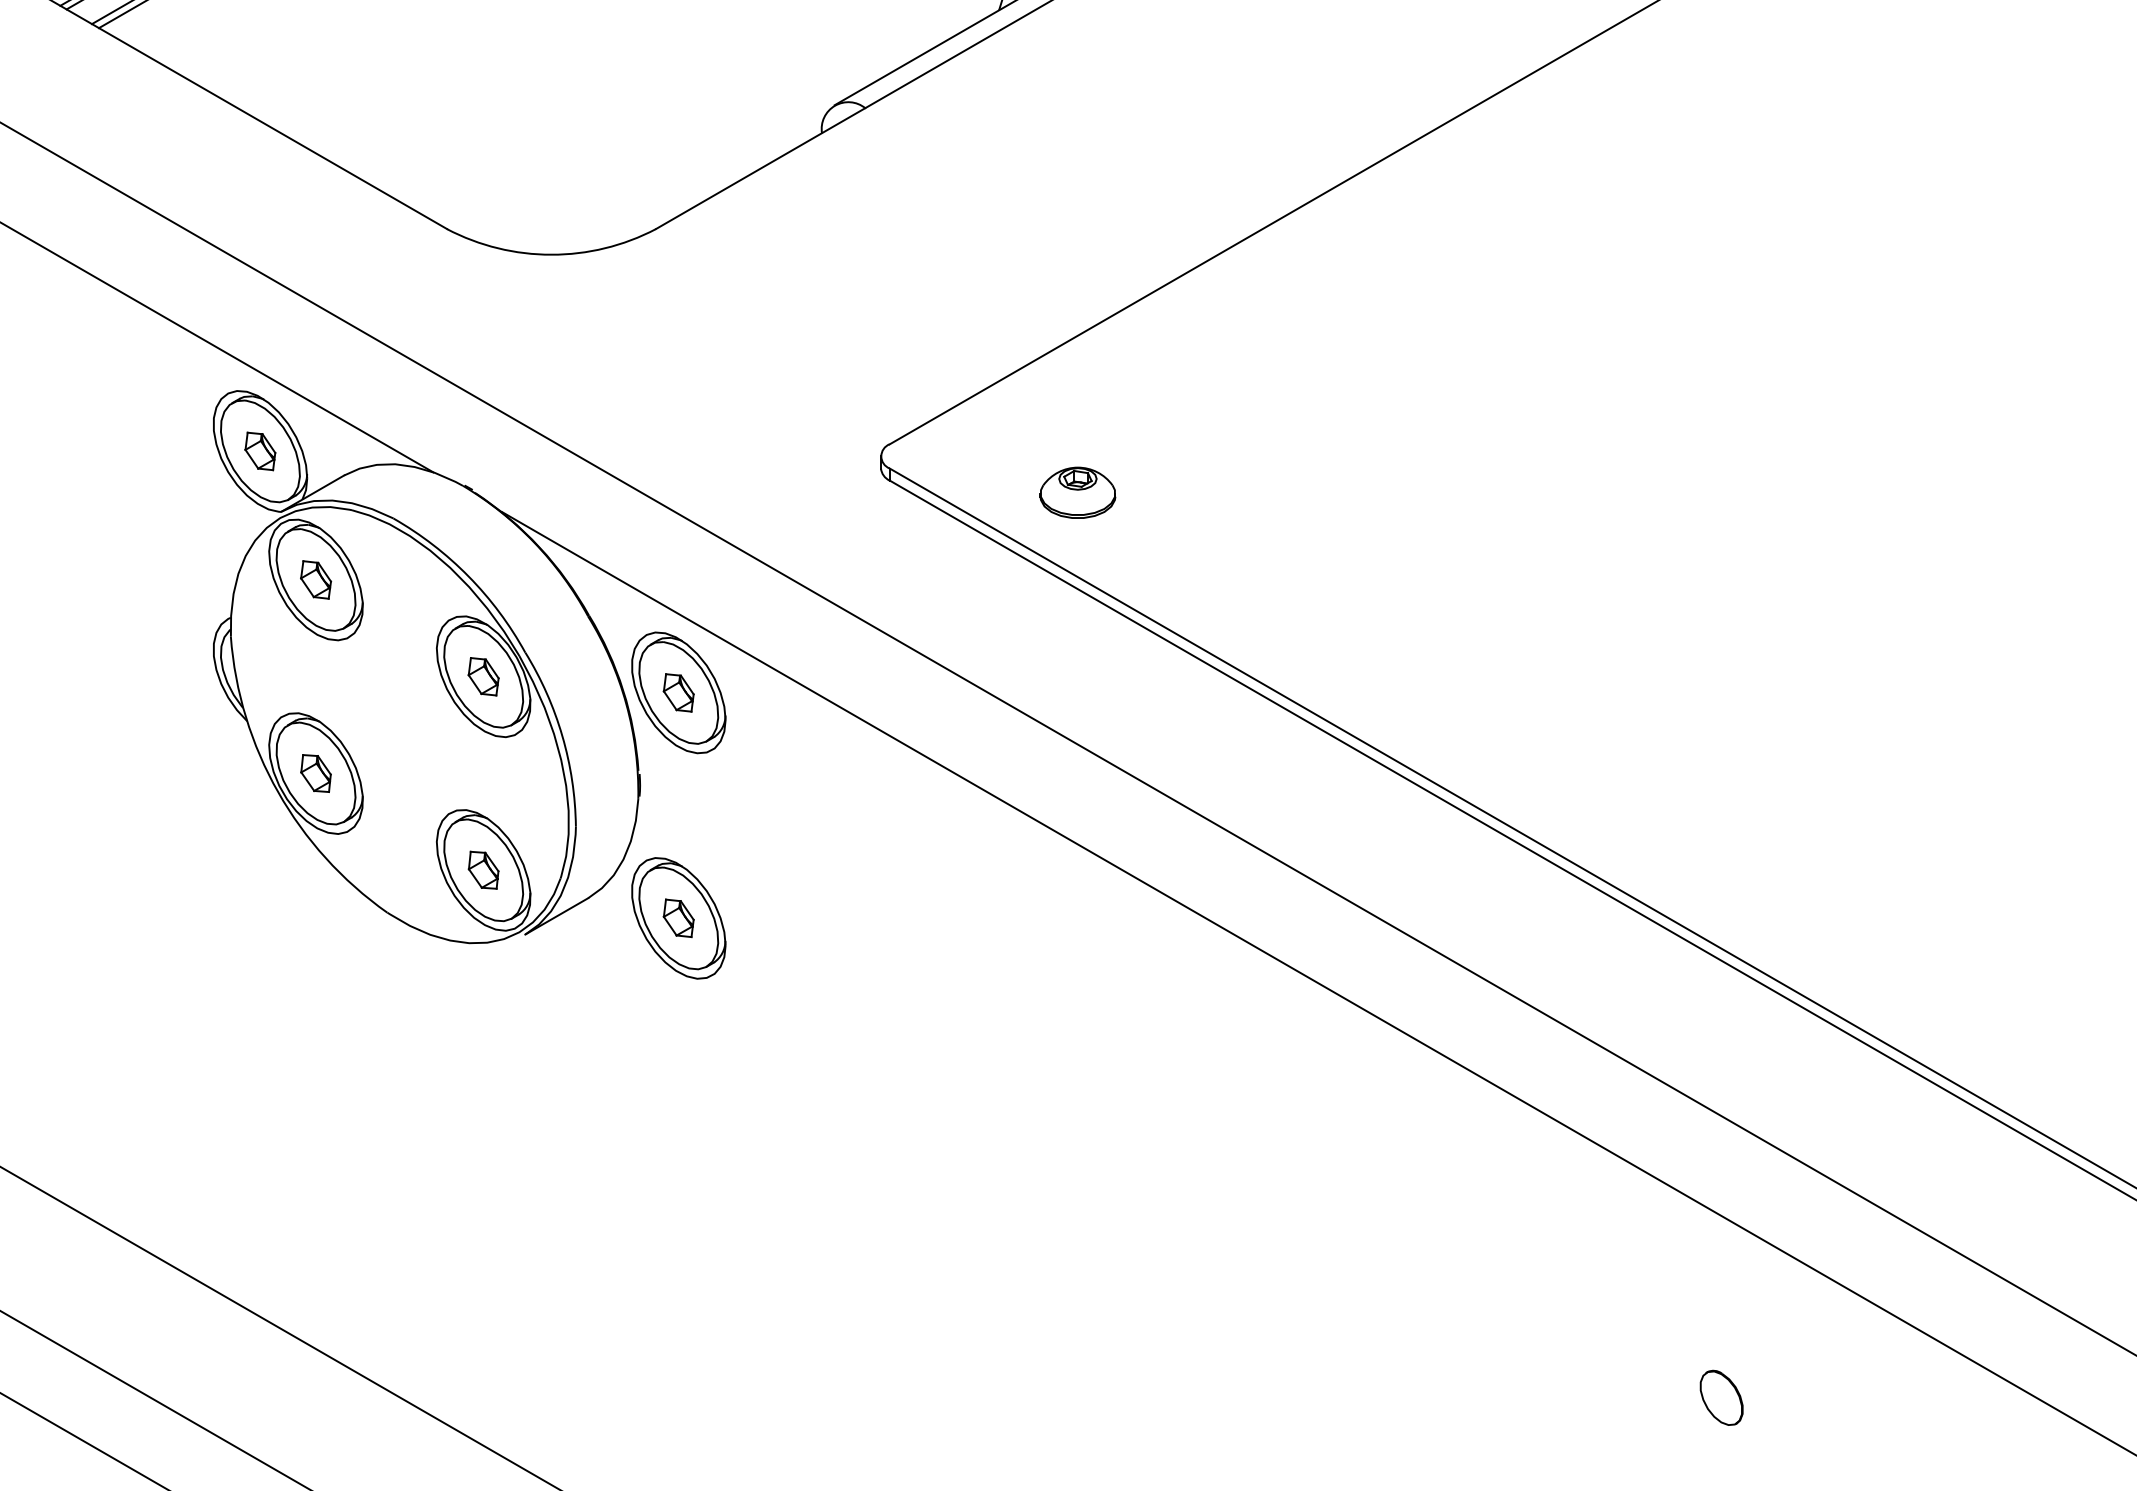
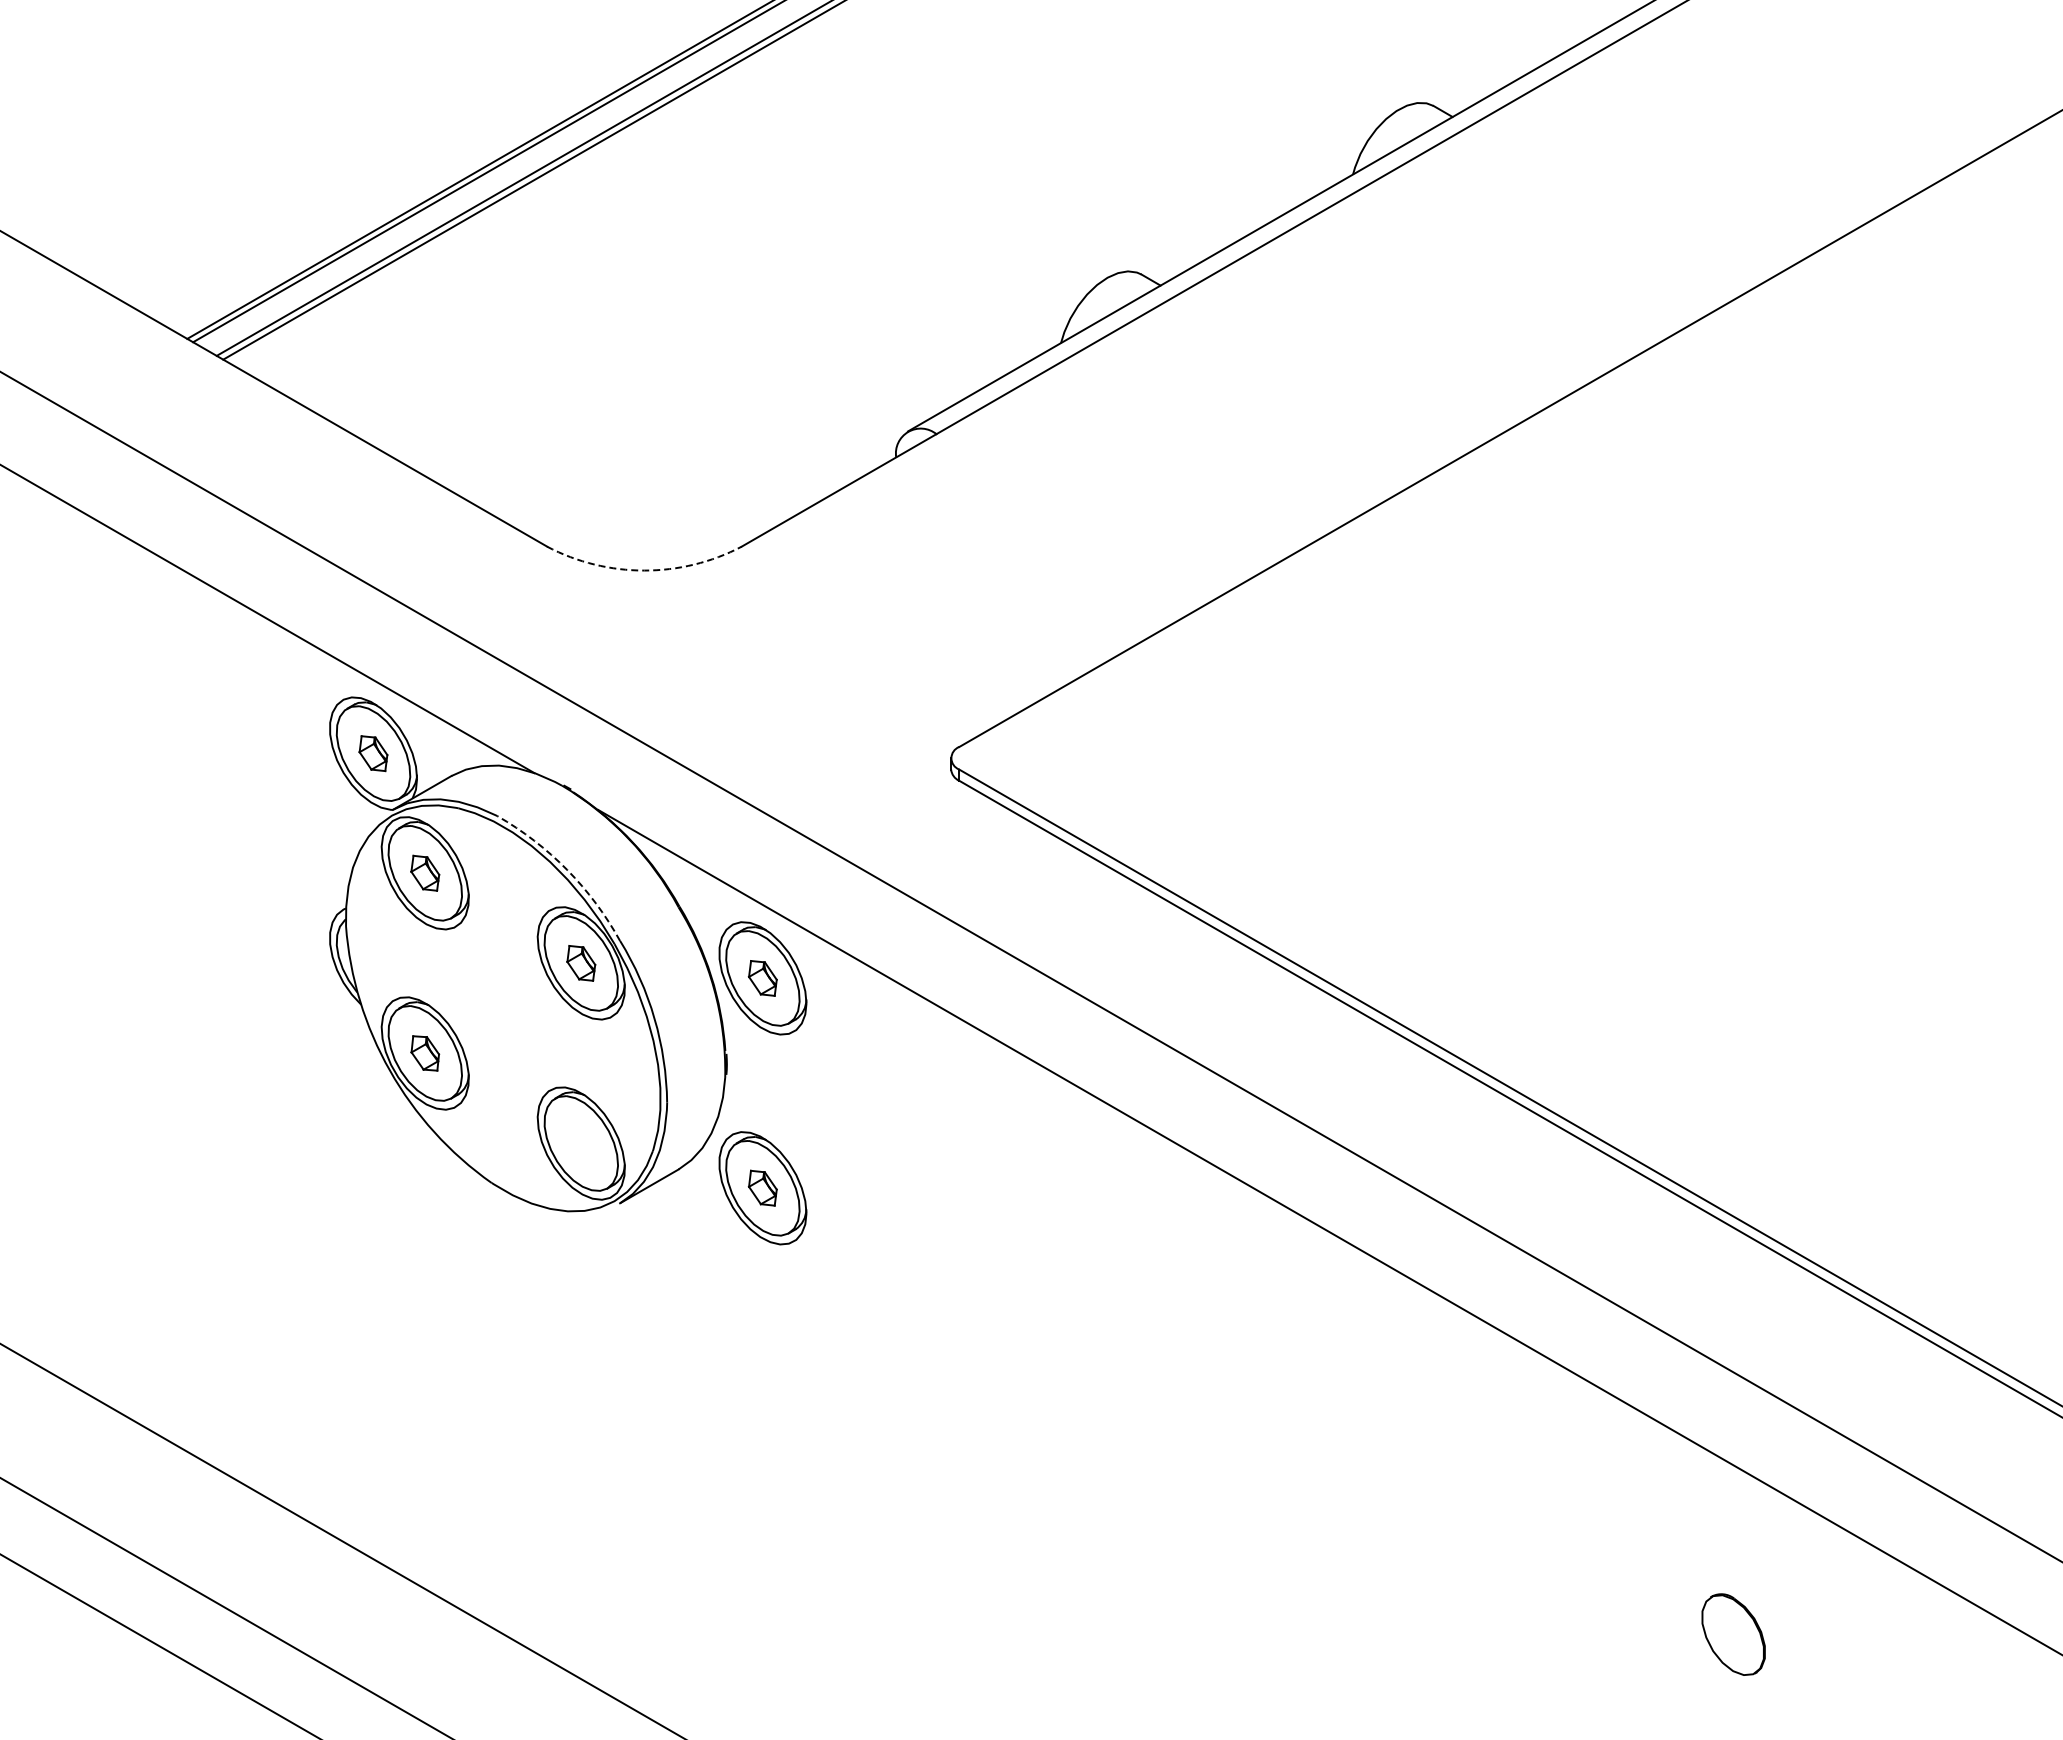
arc: (551, 254) -> (644, 570), solid -> dashed
part: (1078, 492) -> (1134, 791), removed
arc: (468, 576) -> (567, 870), solid -> dashed
part: (483, 870) -> (581, 1143), removed
part: (1721, 1397) -> (1733, 1634), size x1.6

